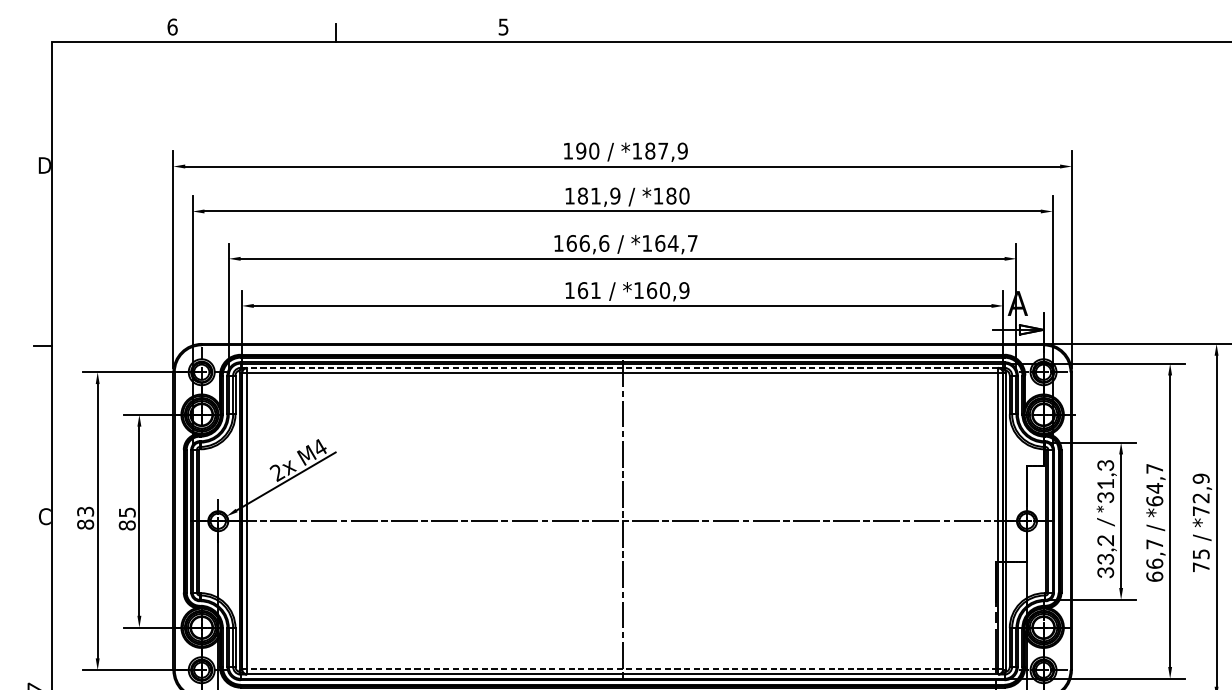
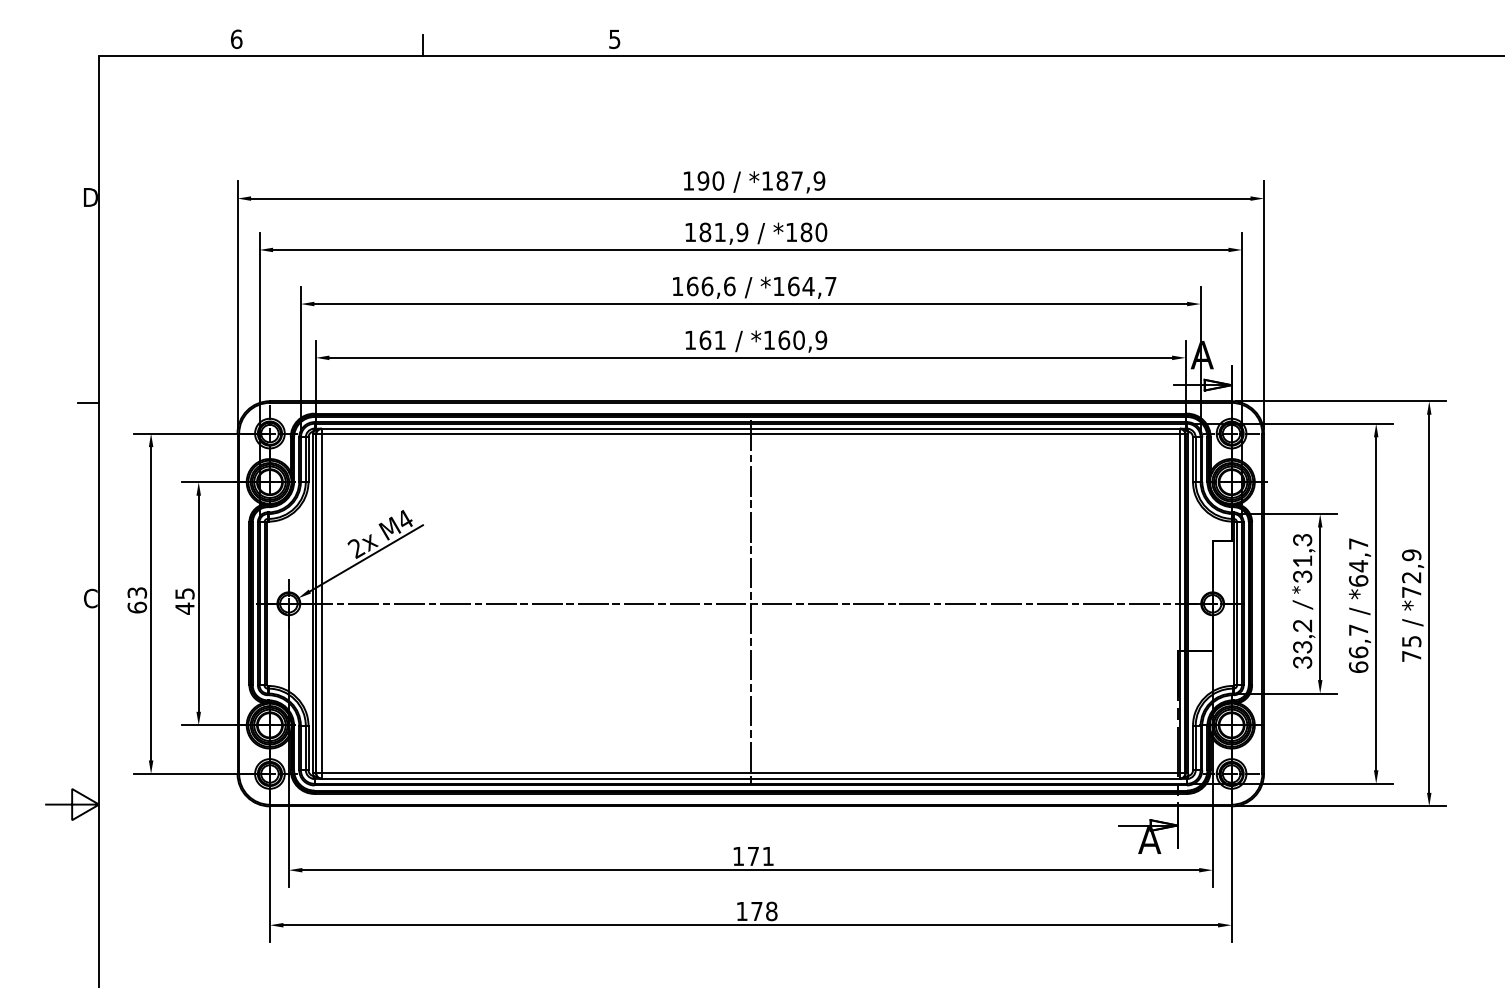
line: (622, 368) -> (750, 429), dashed -> solid
text: (84, 524) -> (136, 607), 83 -> 63
text: (126, 525) -> (184, 608), 85 -> 45
line: (622, 669) -> (750, 773), dashed -> solid

